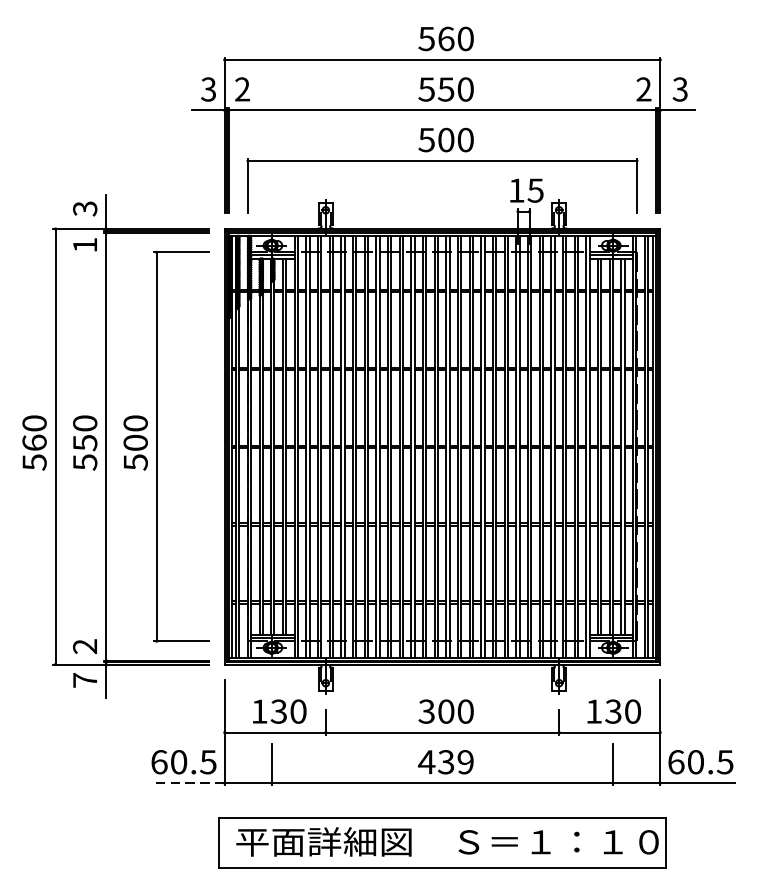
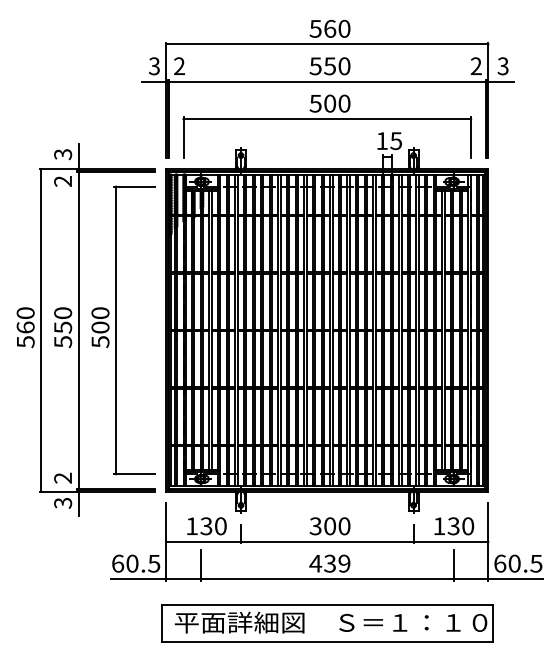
text: (84, 245) -> (62, 181), 1 -> 2
text: (85, 679) -> (63, 502), 7 -> 3
line: (187, 783) -> (138, 579), dashed -> solid

